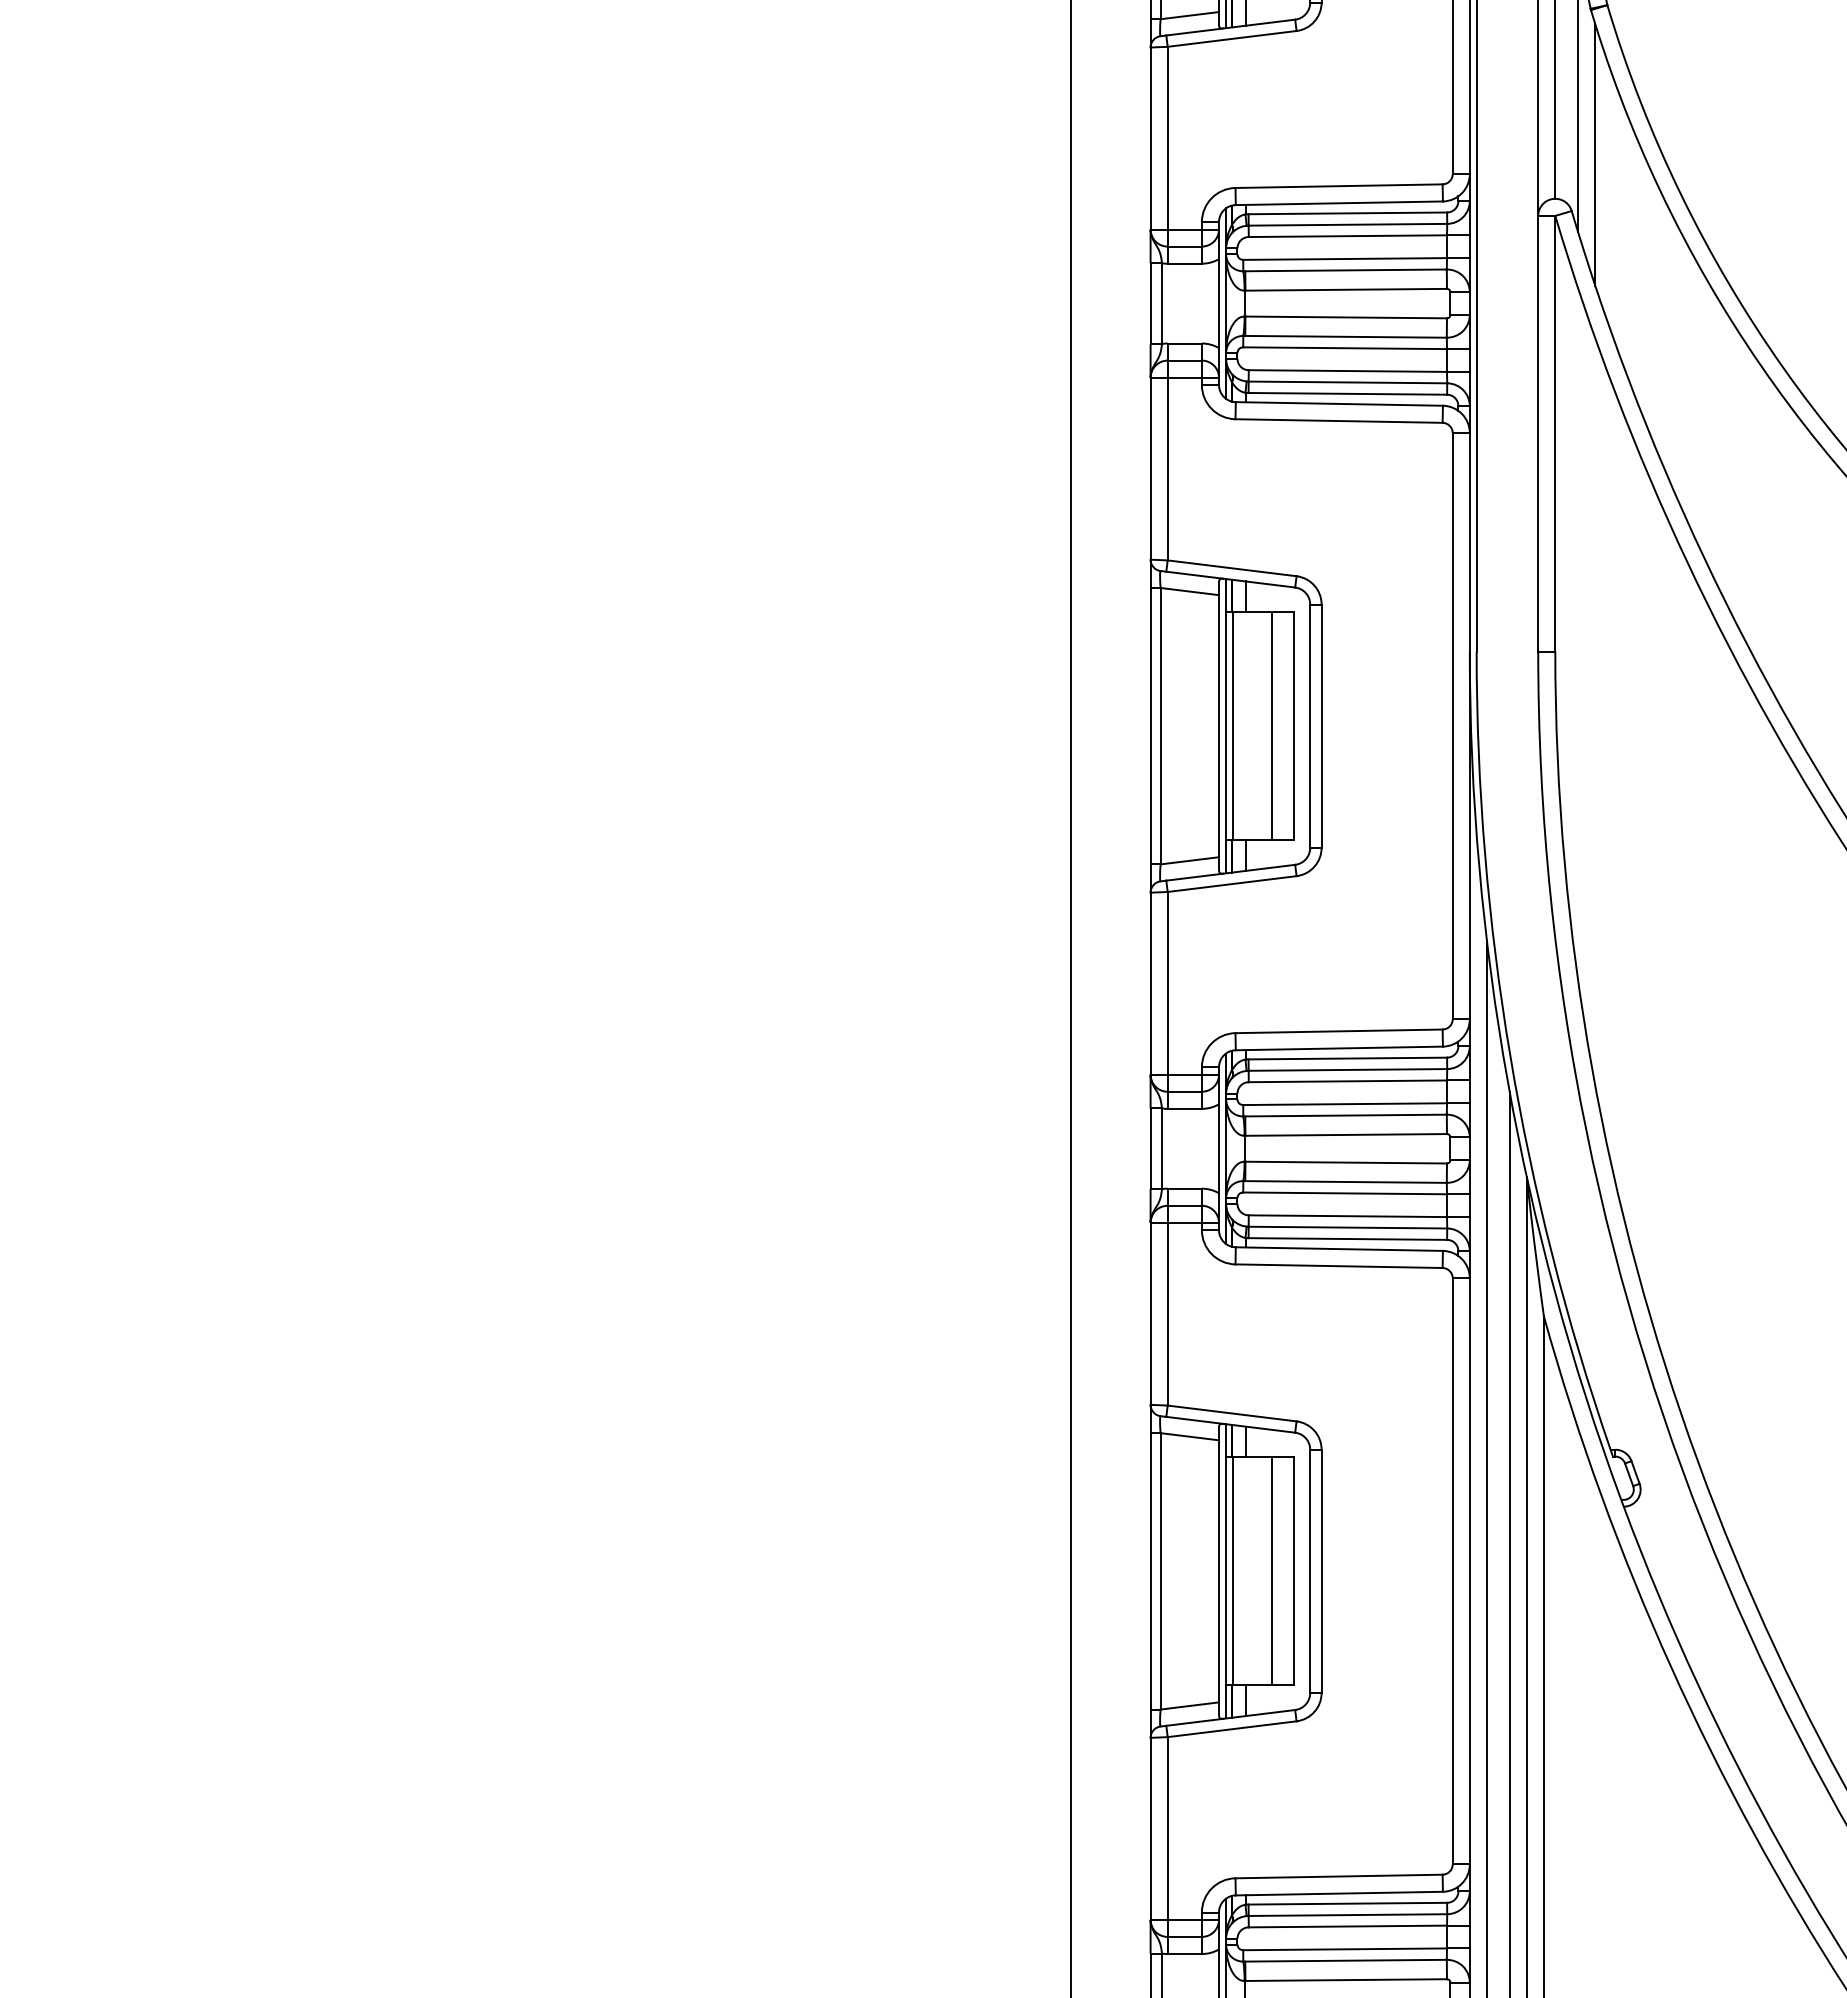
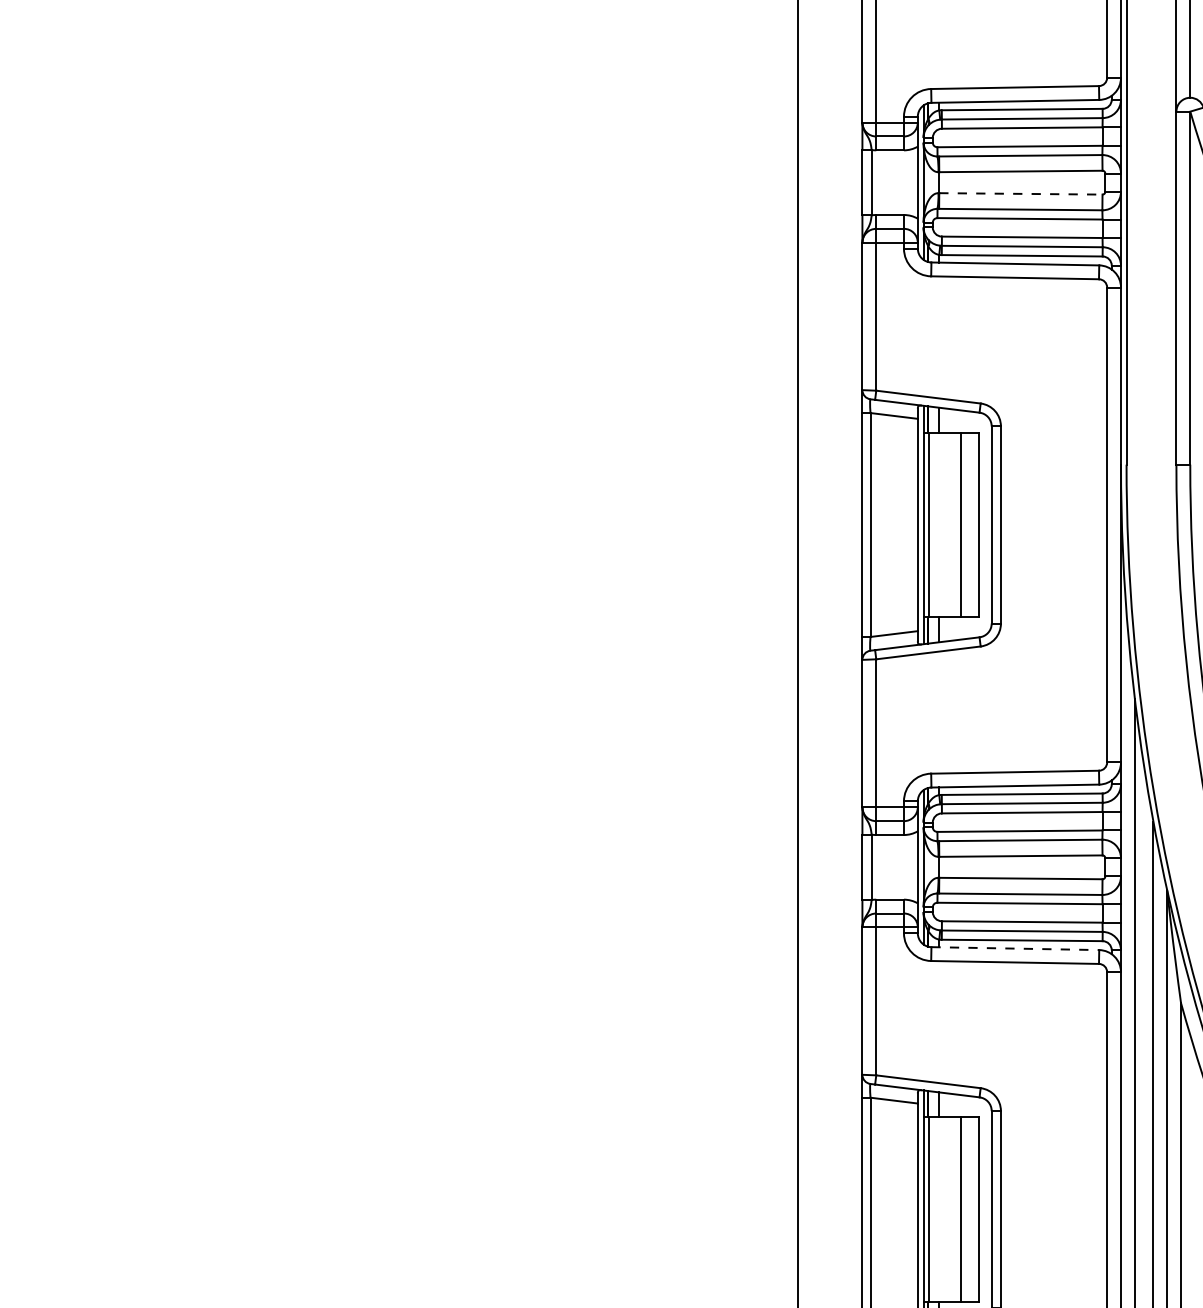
line: (1346, 317) -> (1021, 193), solid -> dashed
line: (1339, 1249) -> (1015, 948), solid -> dashed

